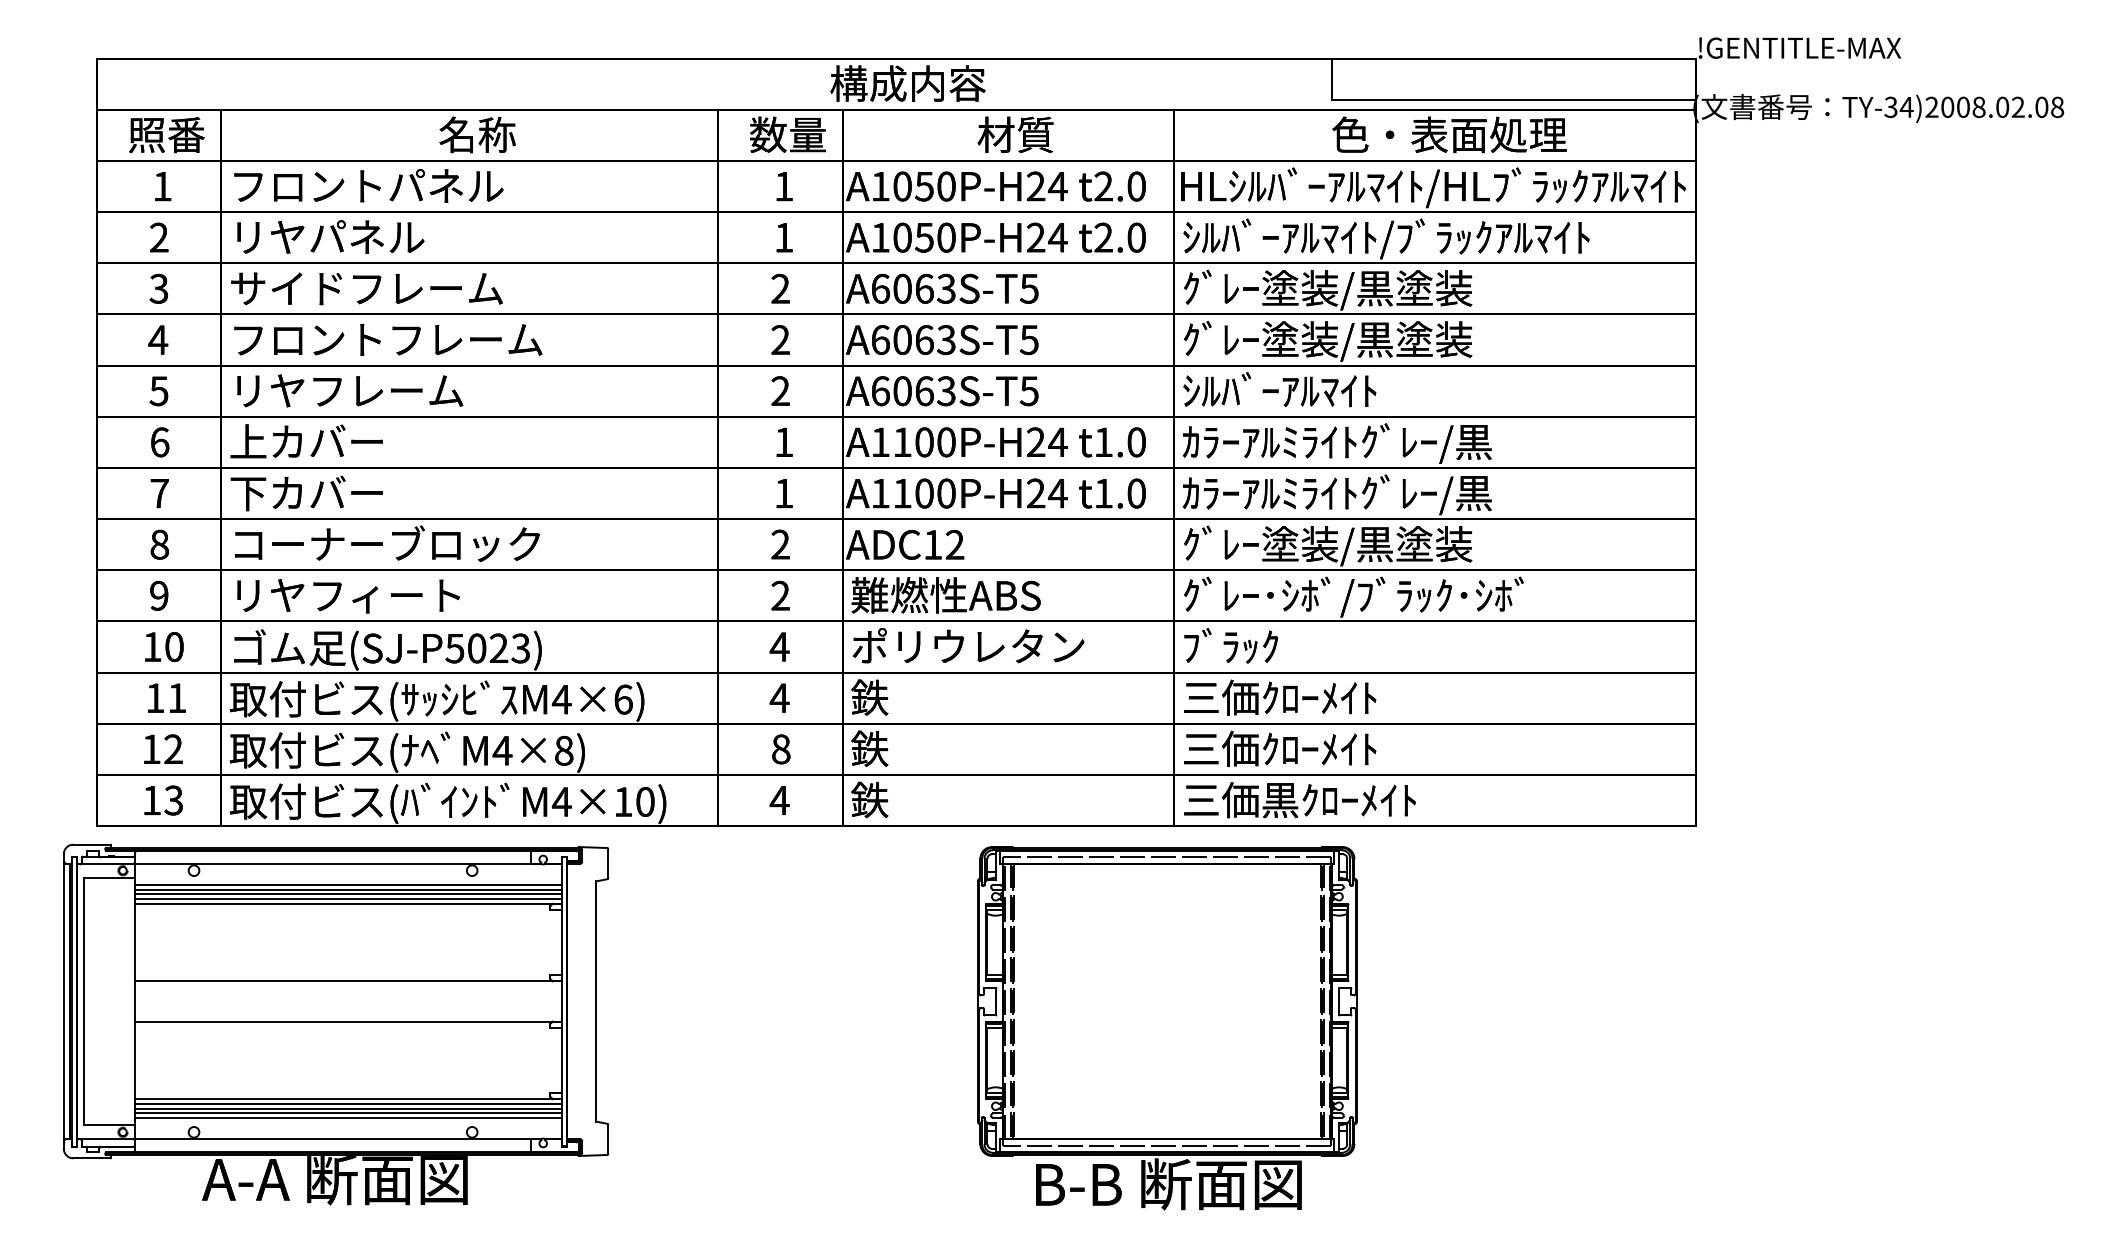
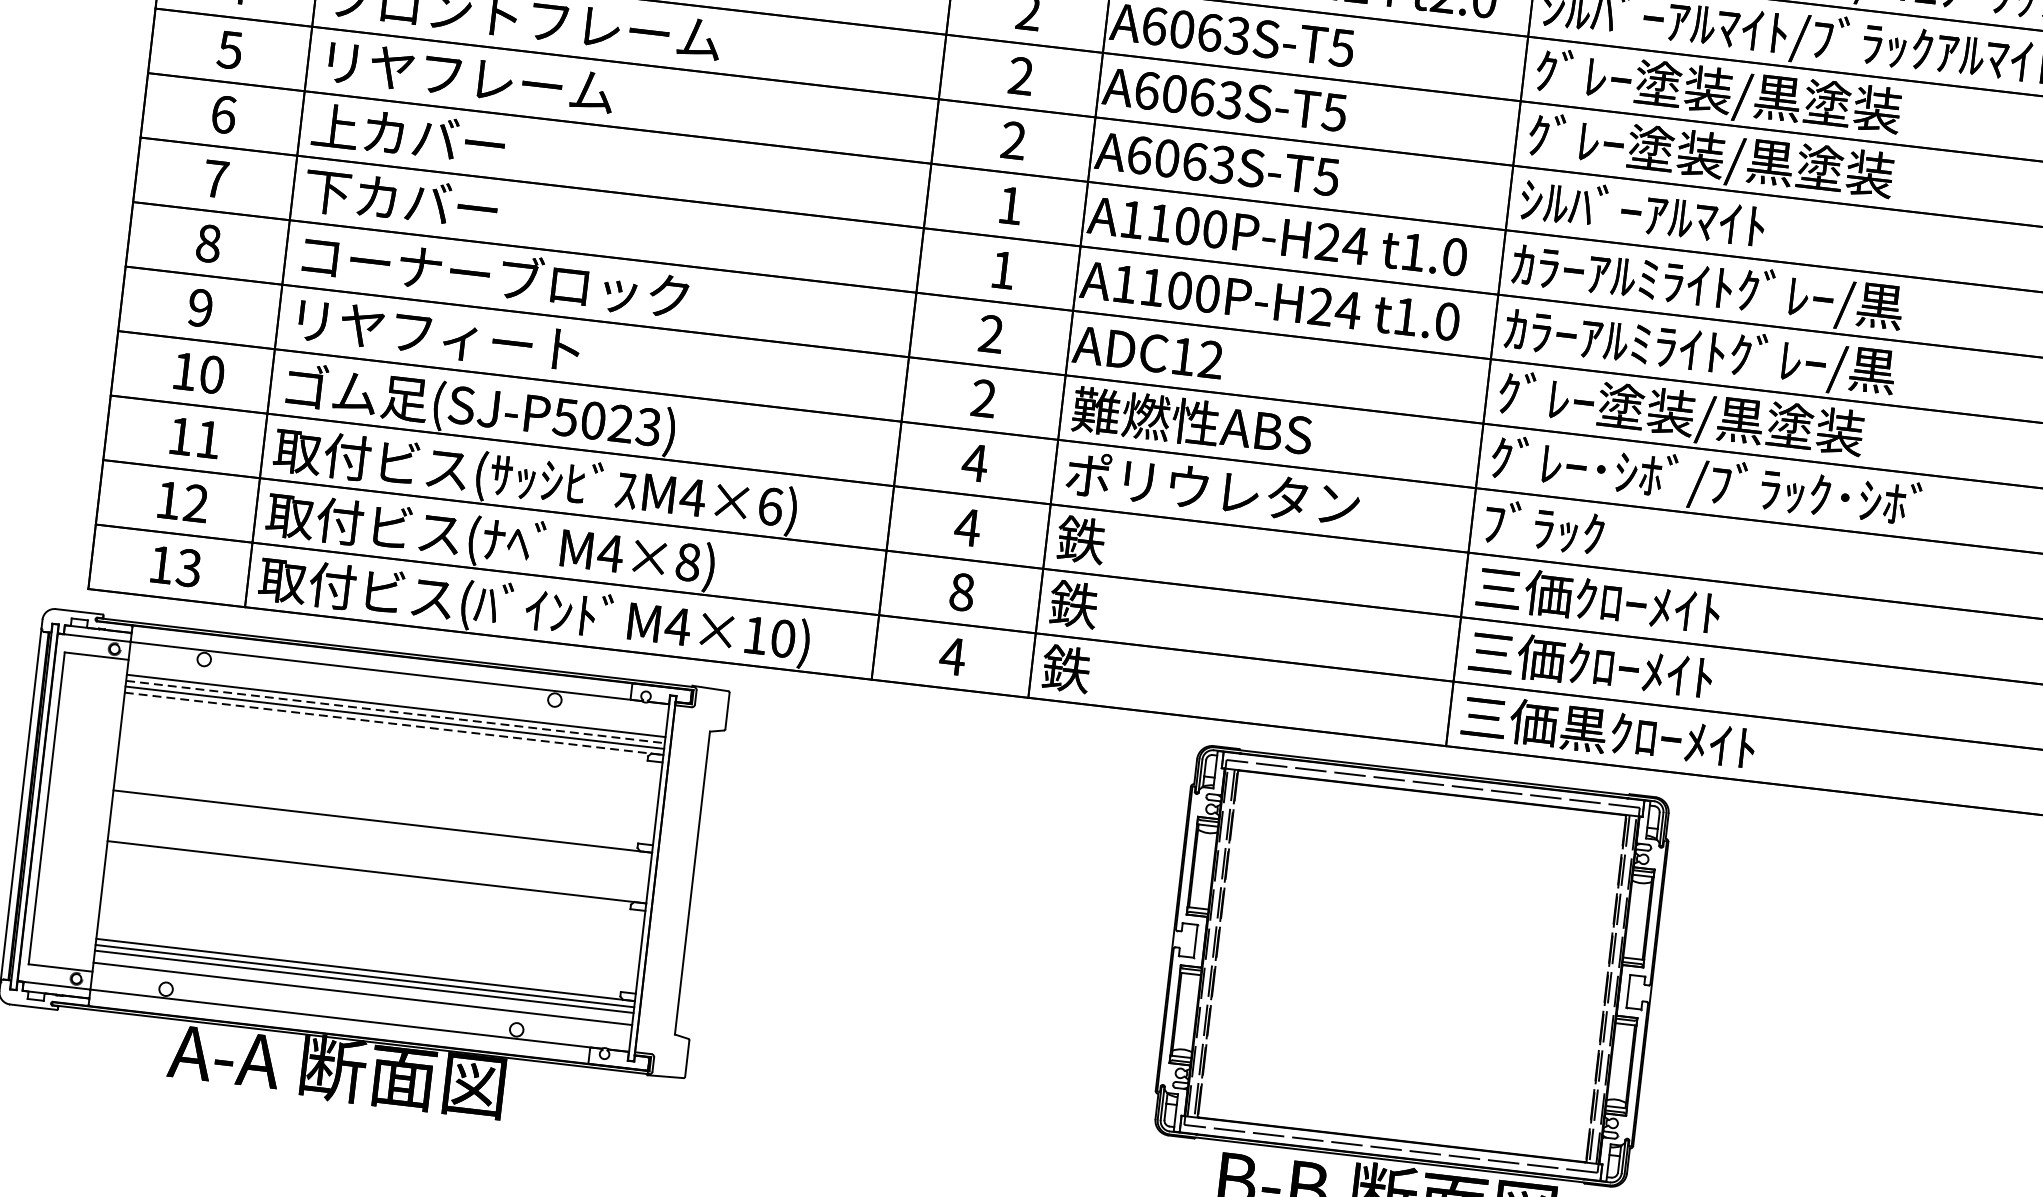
line: (348, 884) -> (396, 699), removed
line: (348, 894) -> (395, 712), solid -> dashed
line: (348, 903) -> (394, 723), solid -> dashed
line: (348, 1113) -> (363, 988), removed

